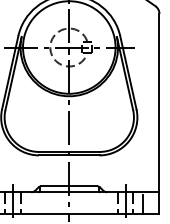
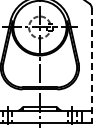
line: (158, 115) -> (91, 66), solid -> dashed

